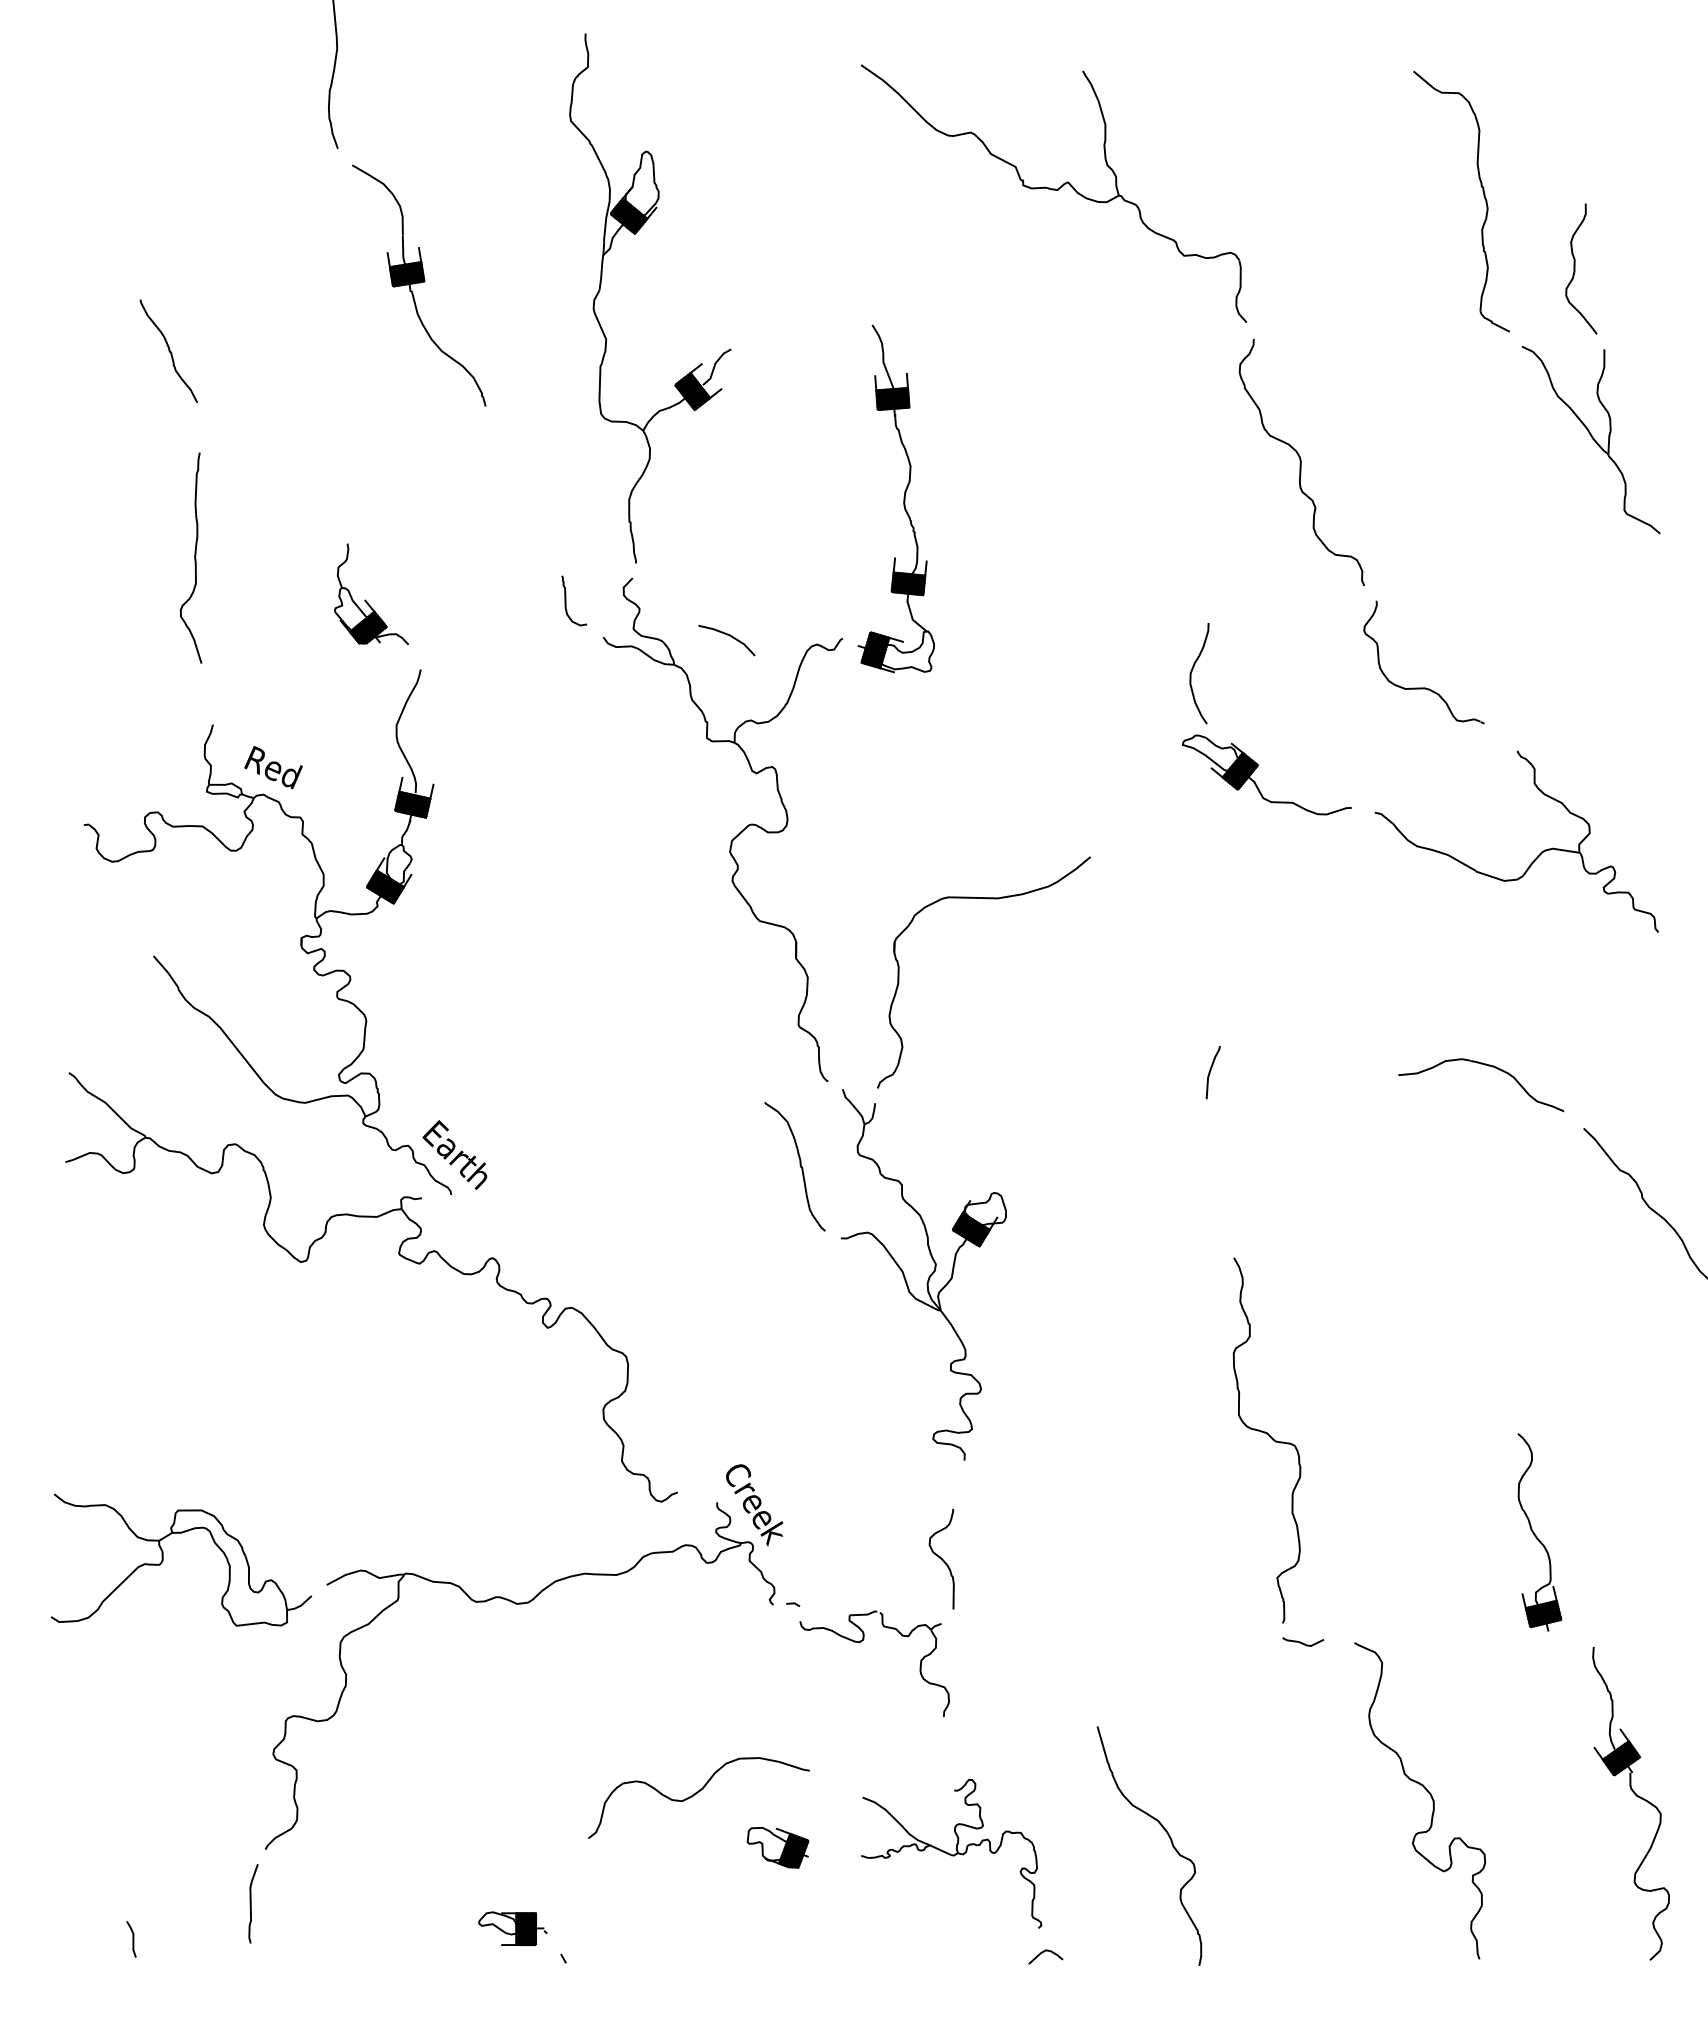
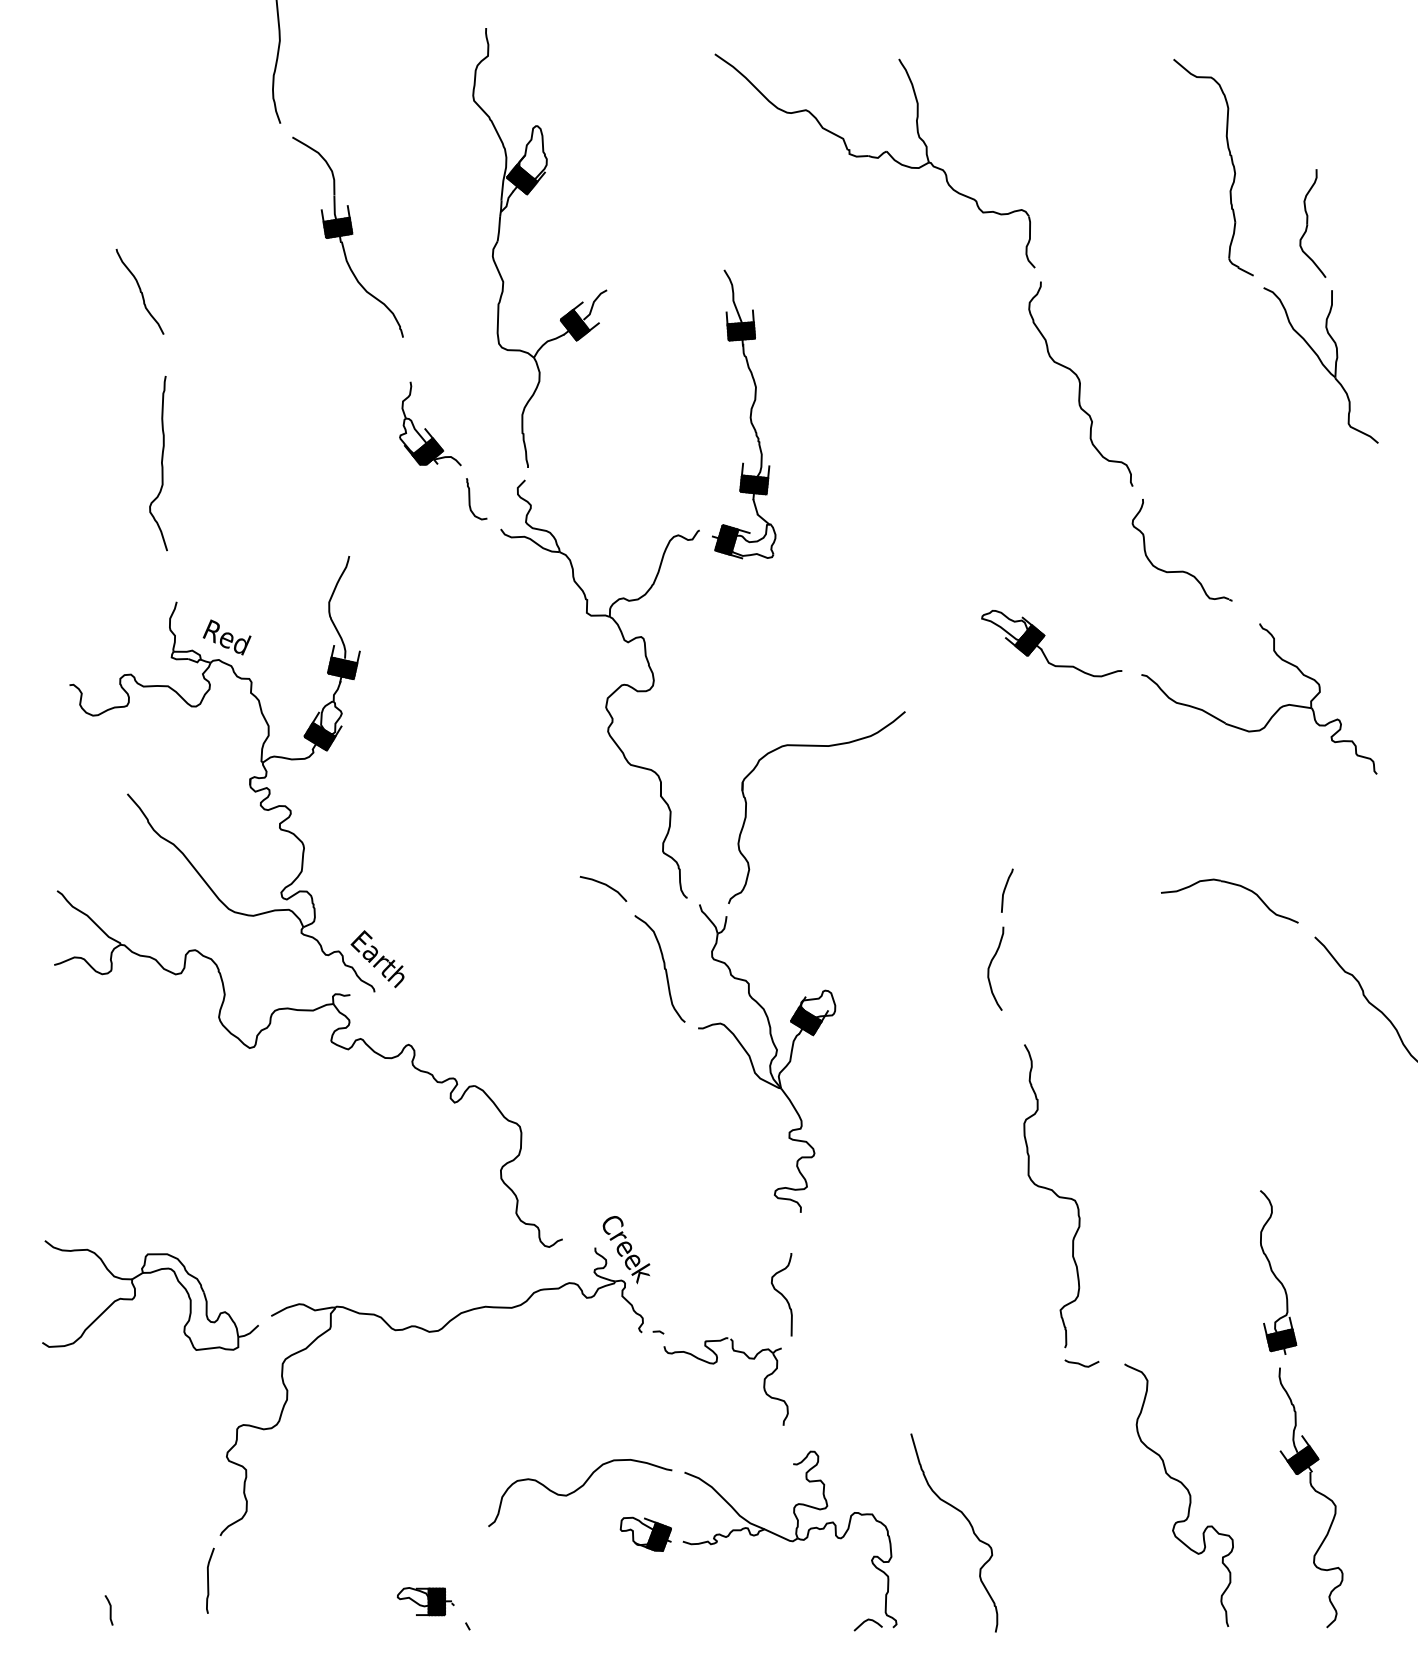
part: (365, 599) -> (425, 428), moved
curve: (729, 636) -> (605, 885), moved
curve: (1193, 669) -> (990, 965), moved
part: (1636, 1796) -> (1315, 1491), moved
part: (951, 1853) -> (789, 1539), size x1.43

